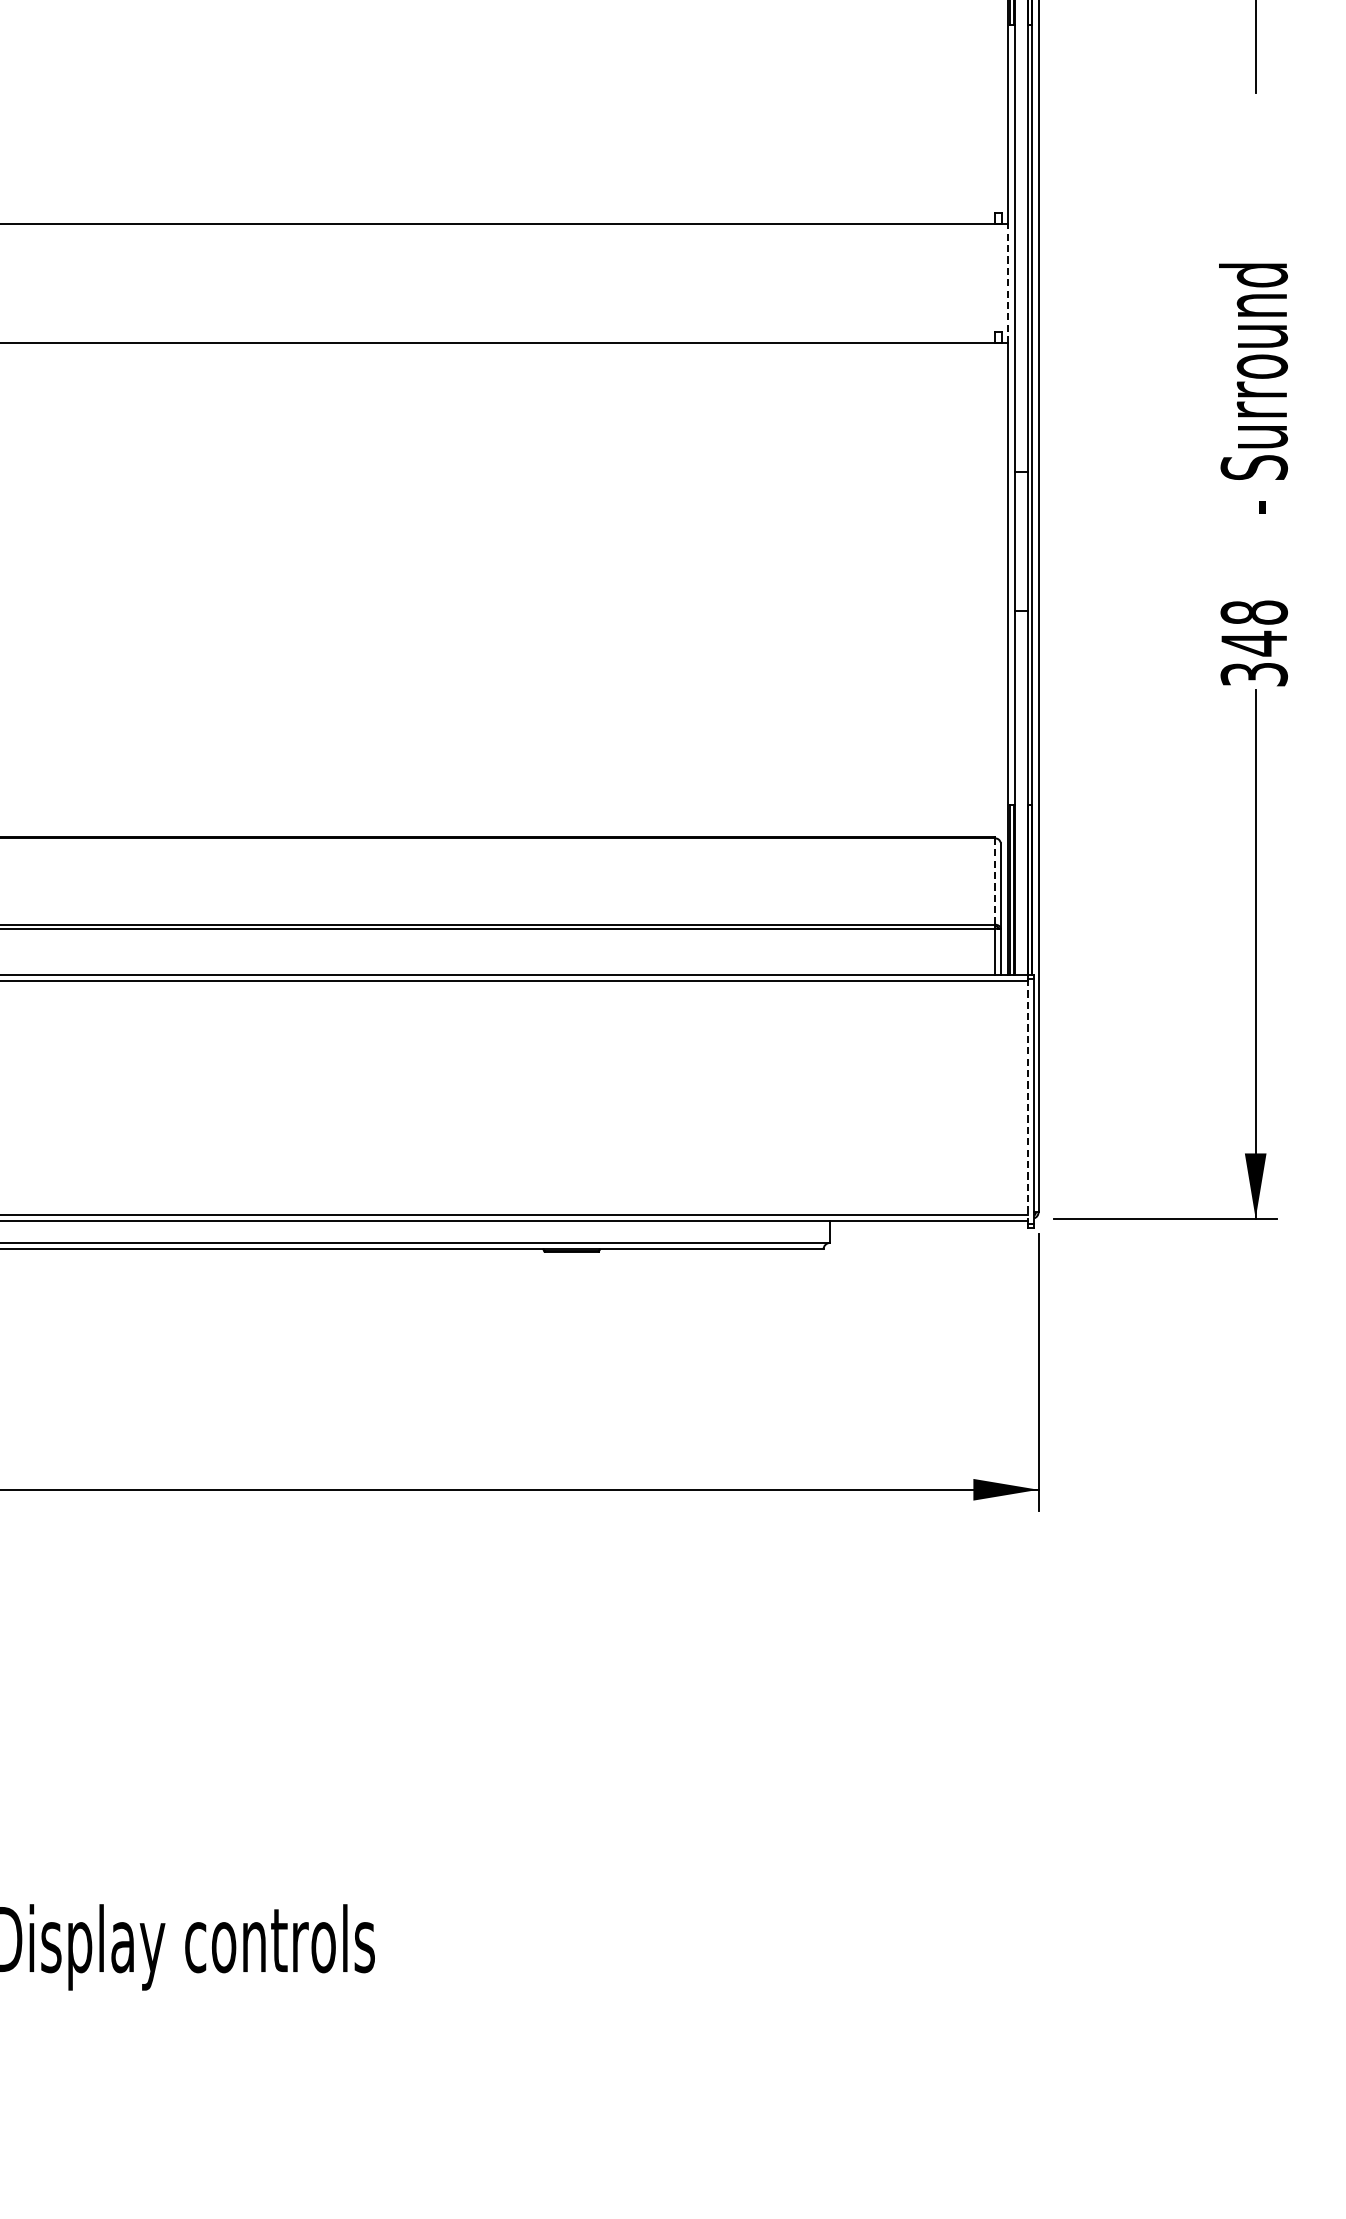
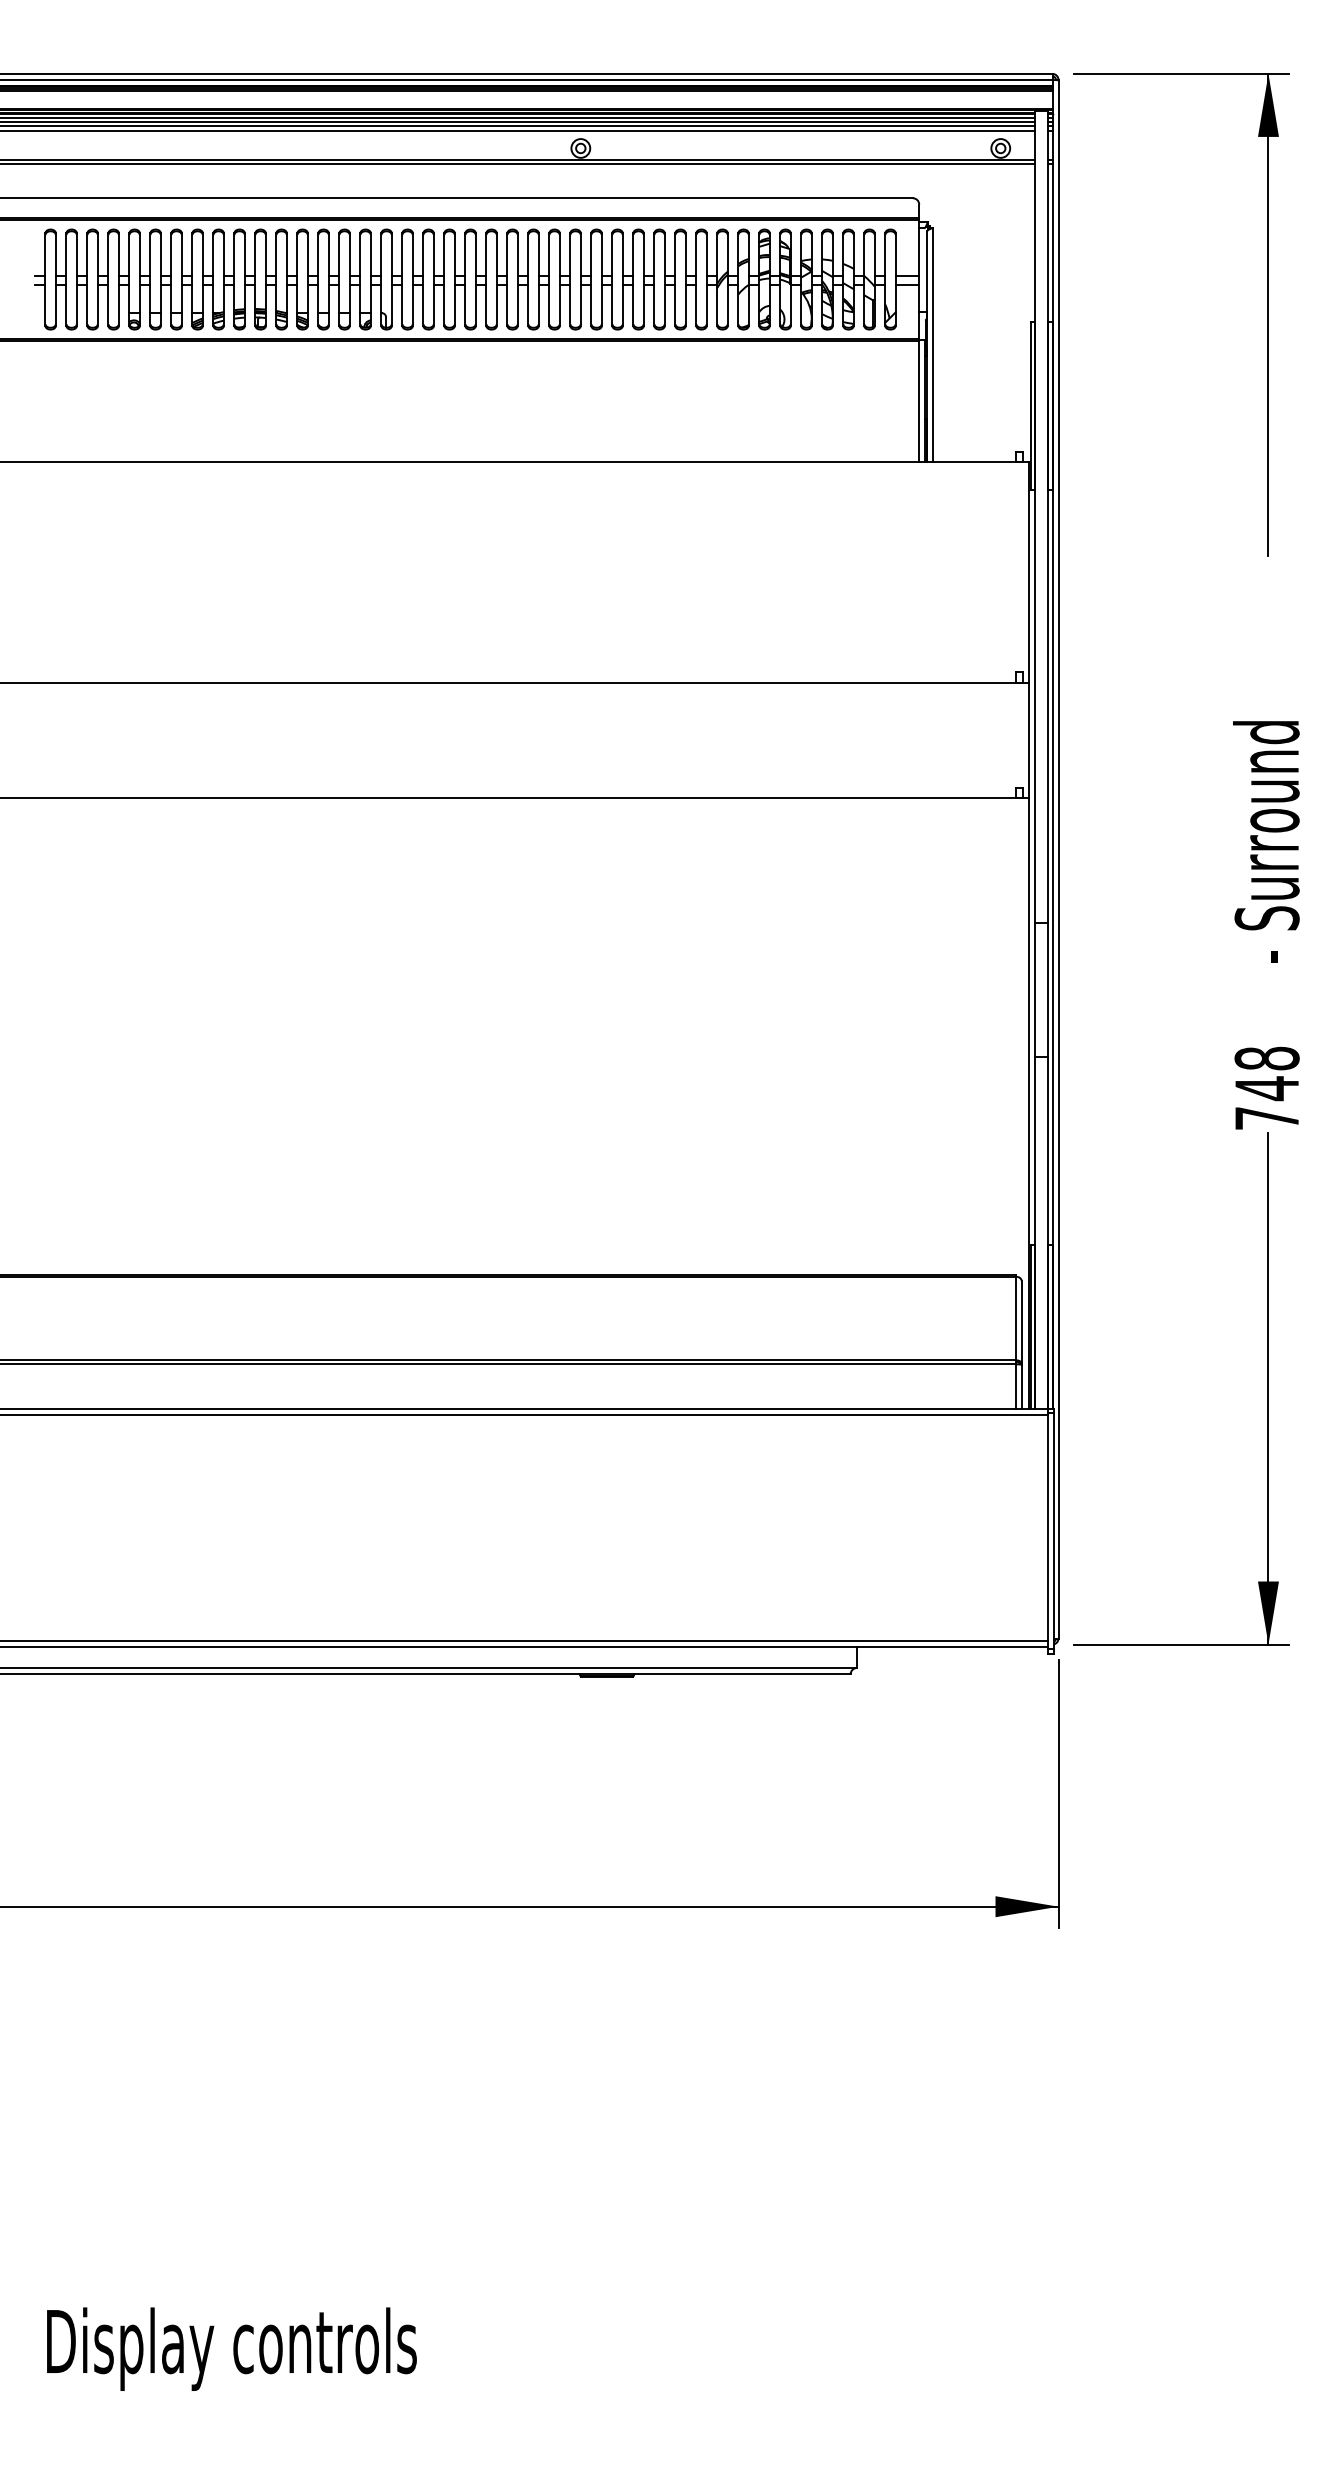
line: (1008, 283) -> (1029, 740), dashed -> solid
text: (1253, 674) -> (1266, 1118), 348 -> 748
line: (995, 881) -> (1016, 1318), dashed -> solid
line: (1028, 1101) -> (1048, 1531), dashed -> solid

